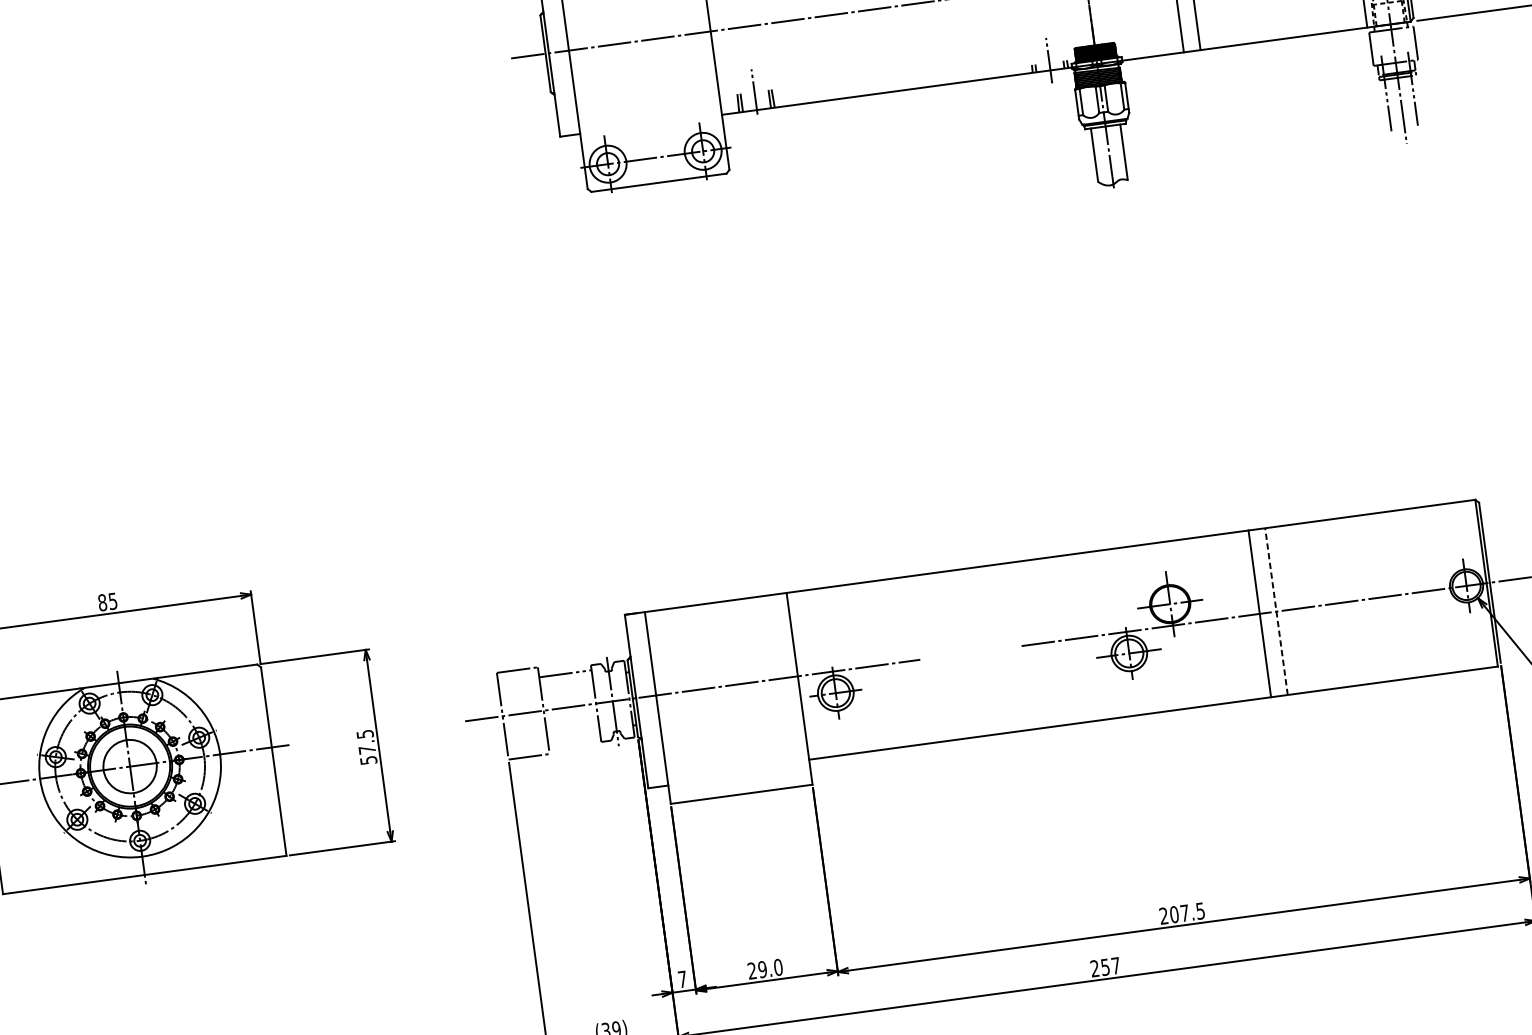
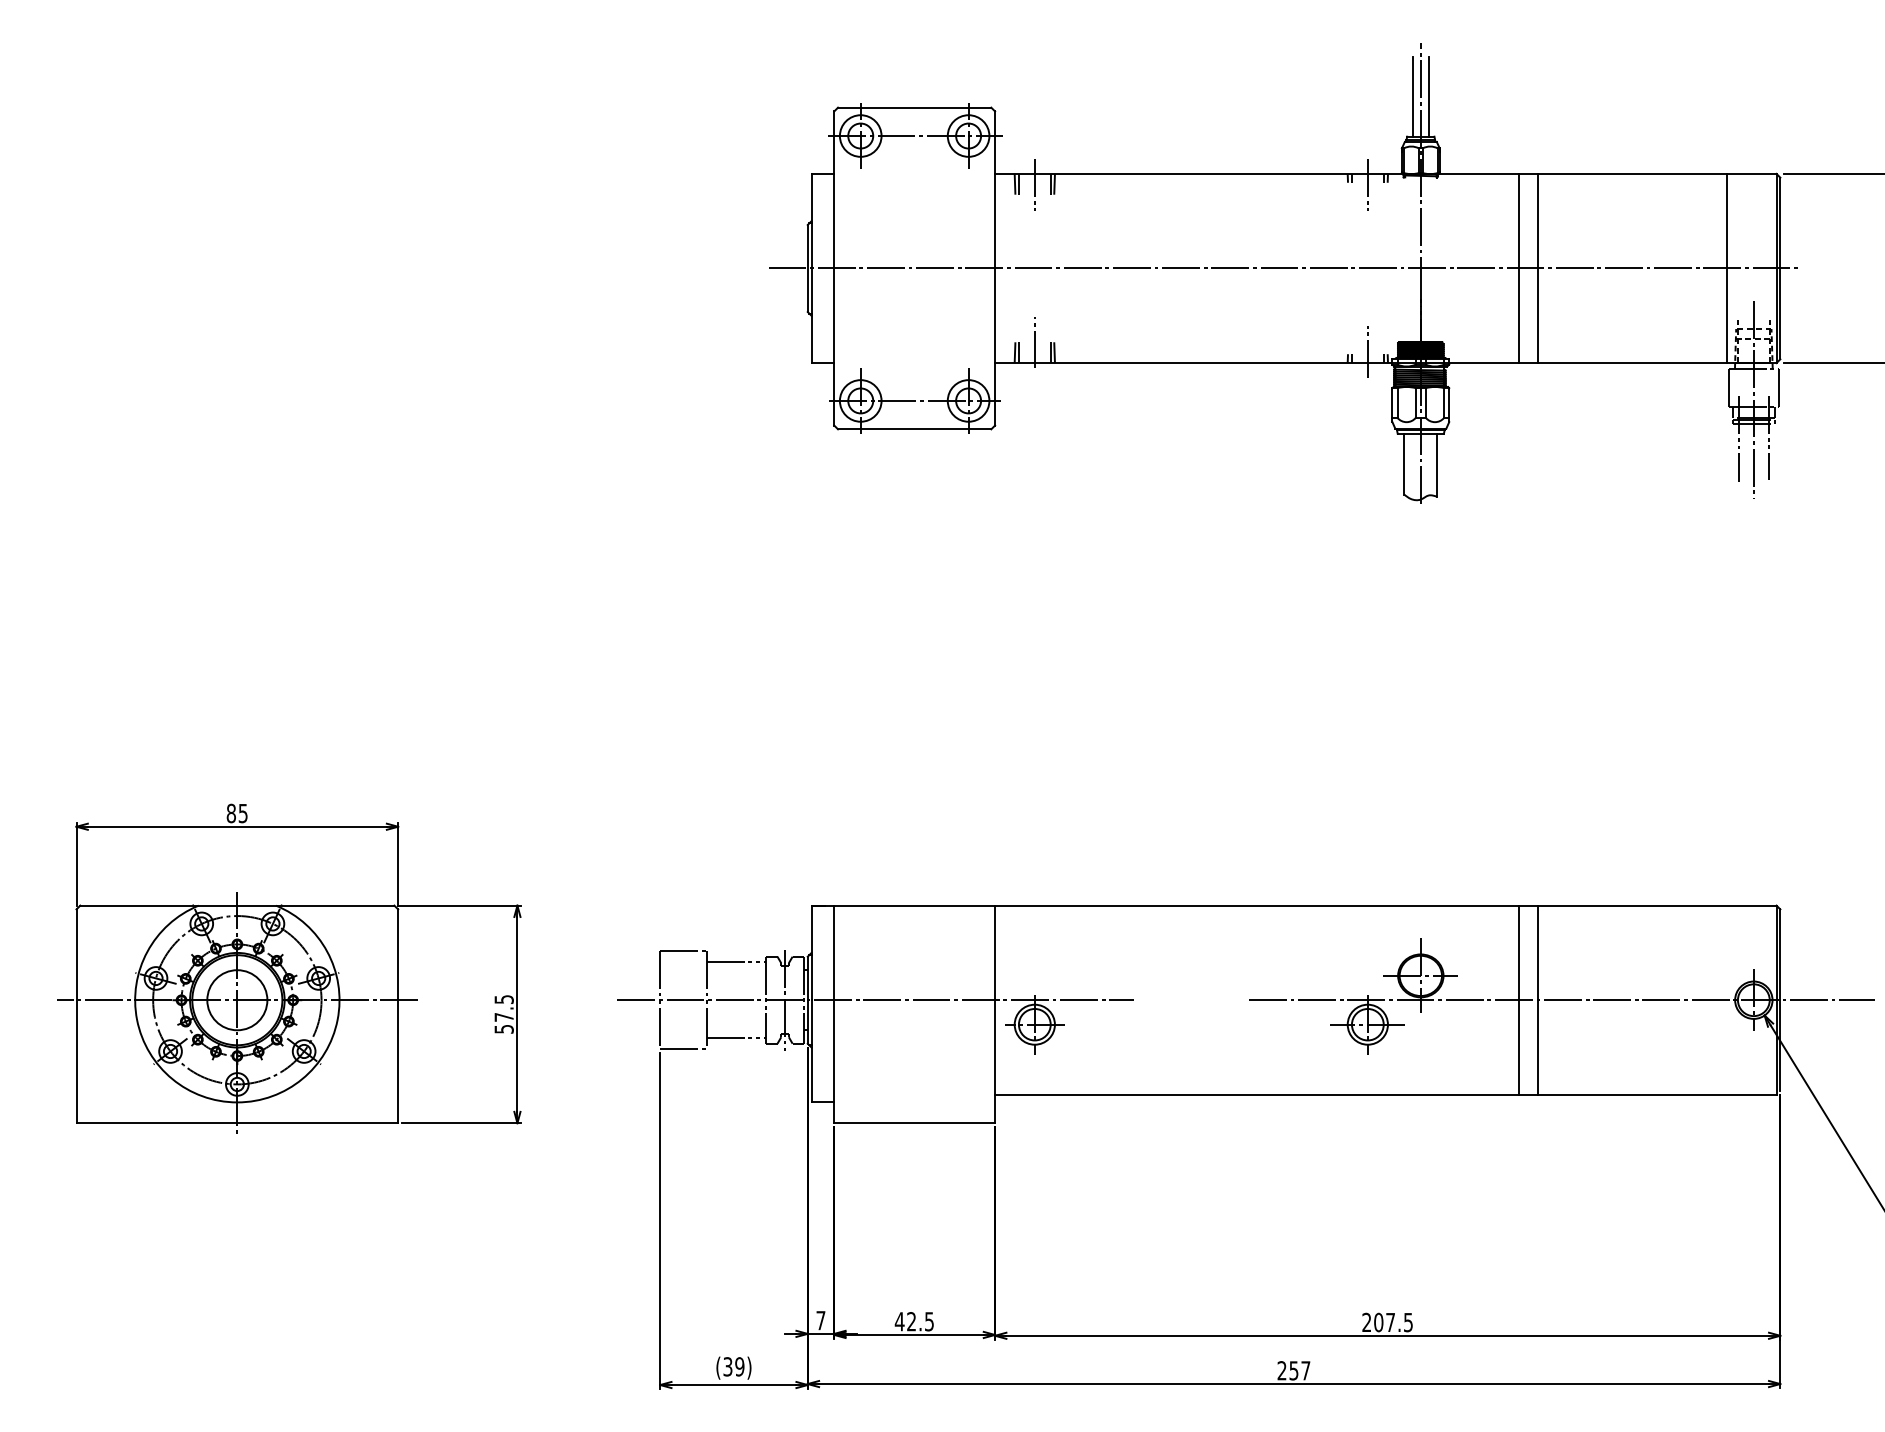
line: (1276, 611) -> (1538, 1000), dashed -> solid
line: (574, 740) -> (736, 1038), added
text: (765, 969) -> (914, 1321), 29.0 -> 42.5

